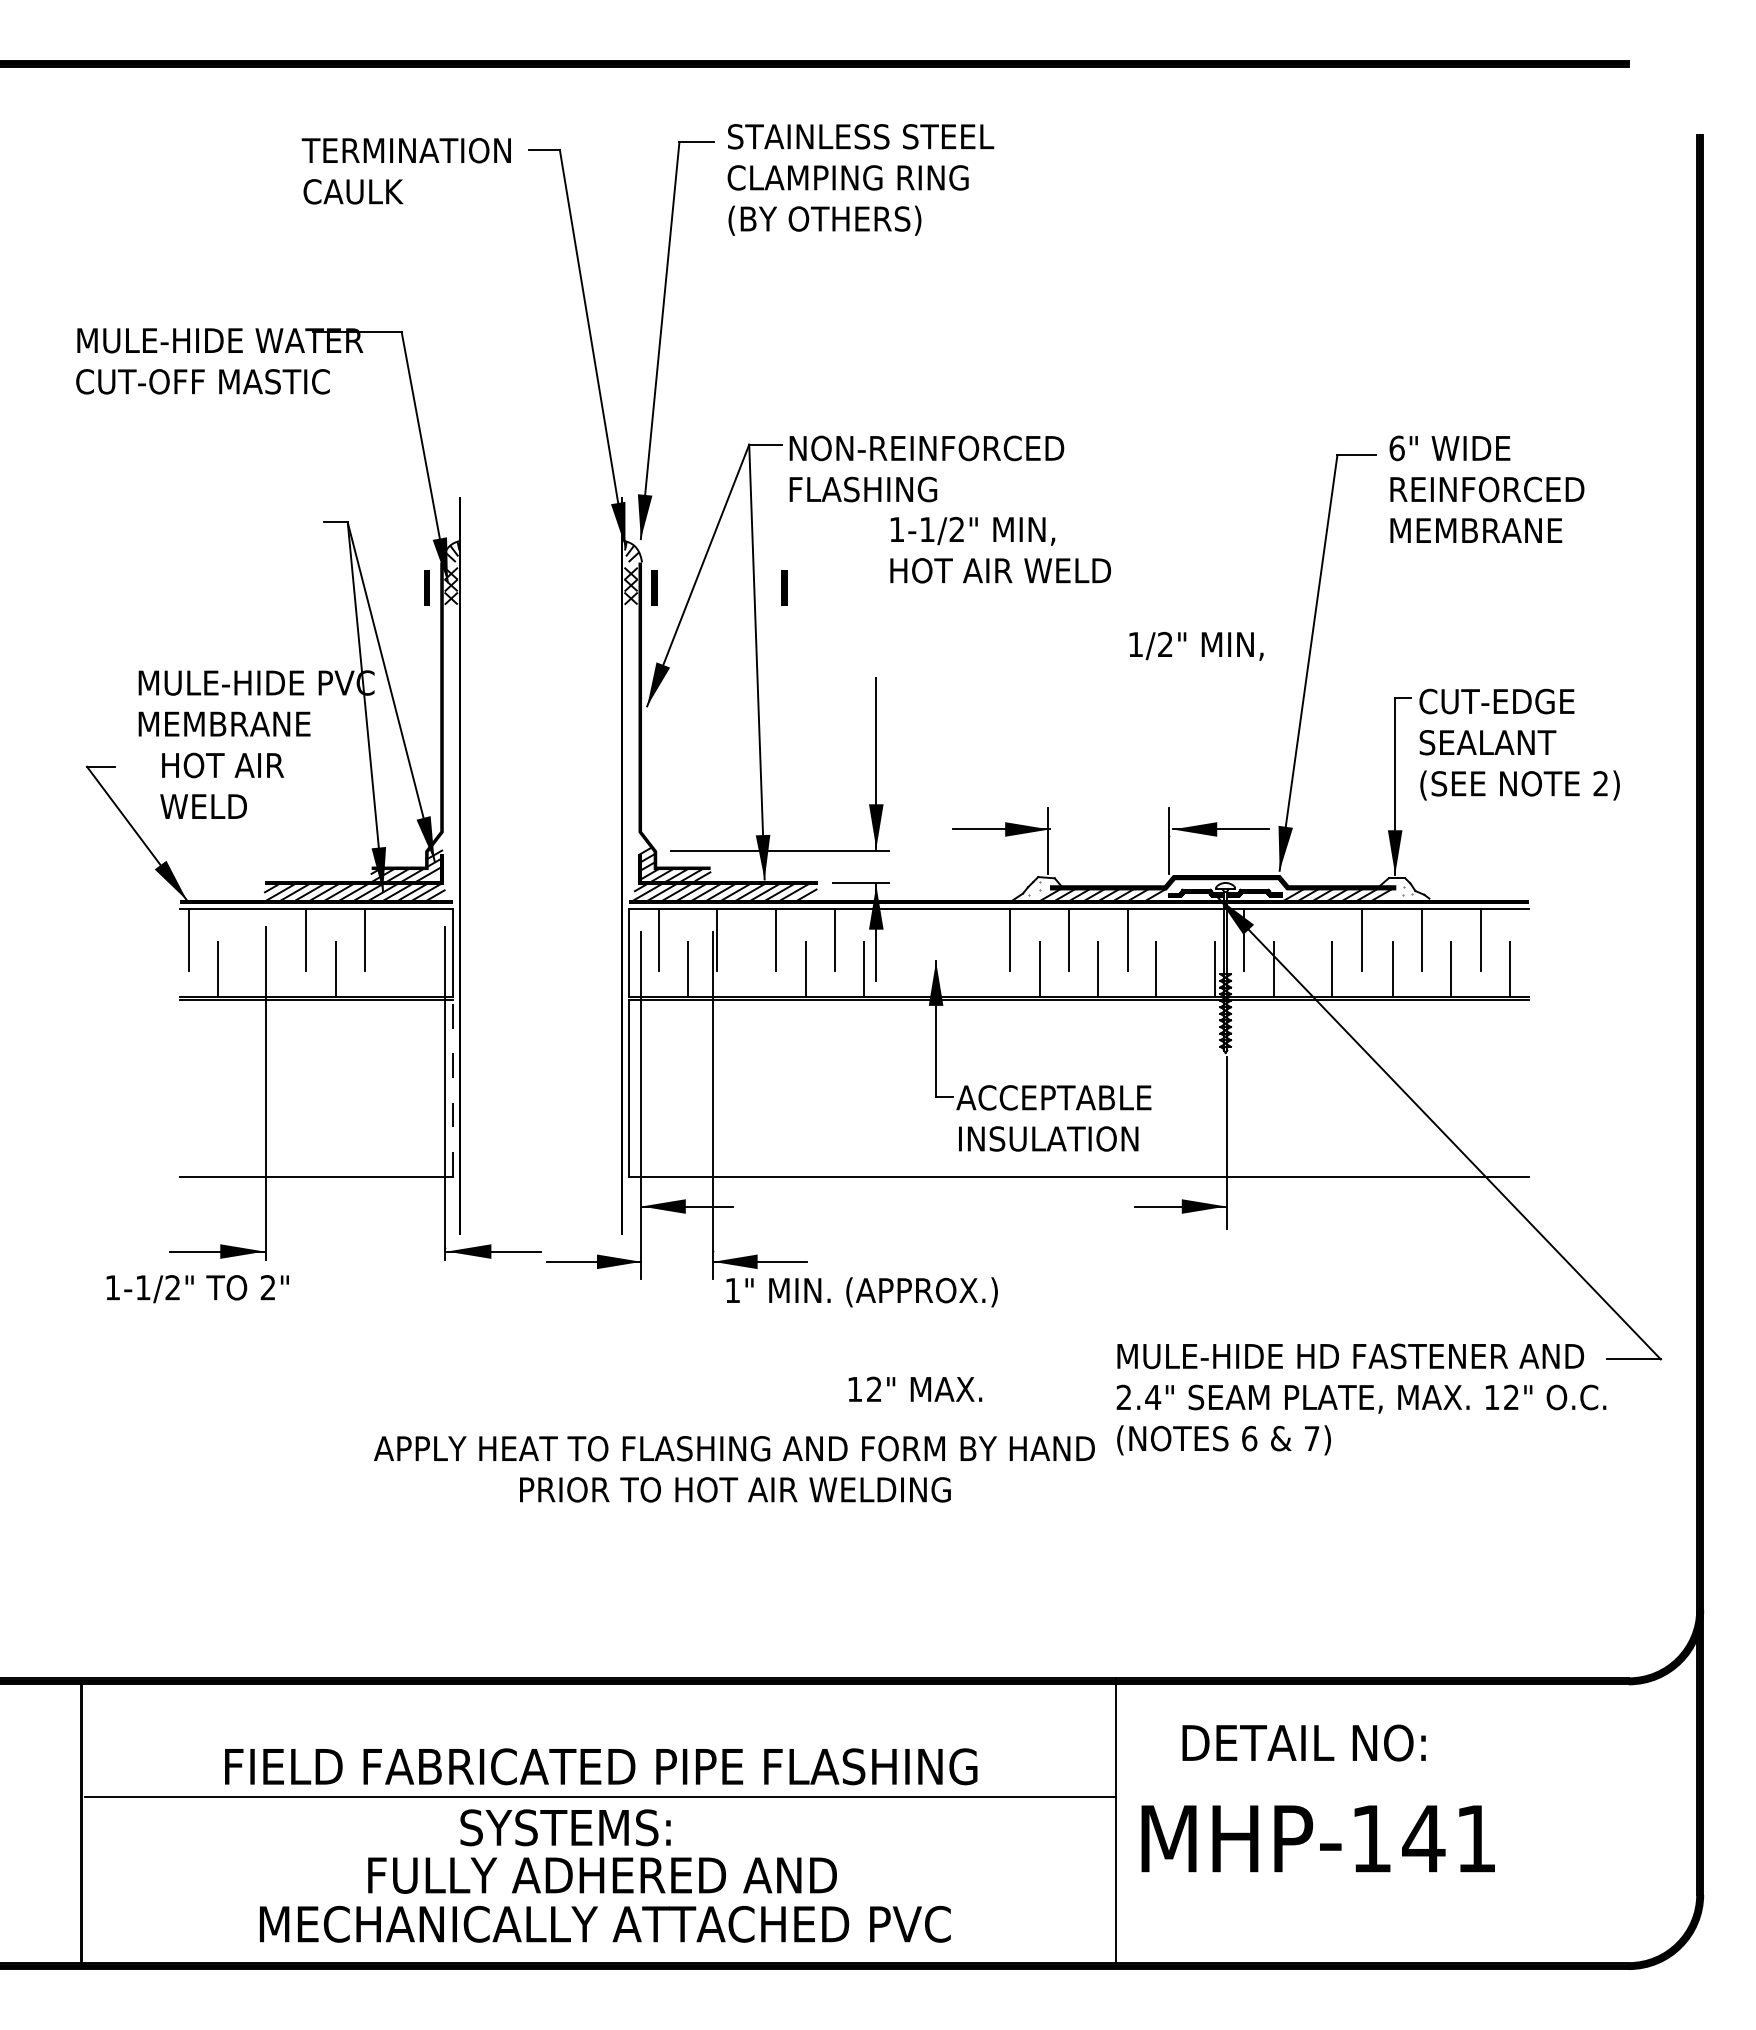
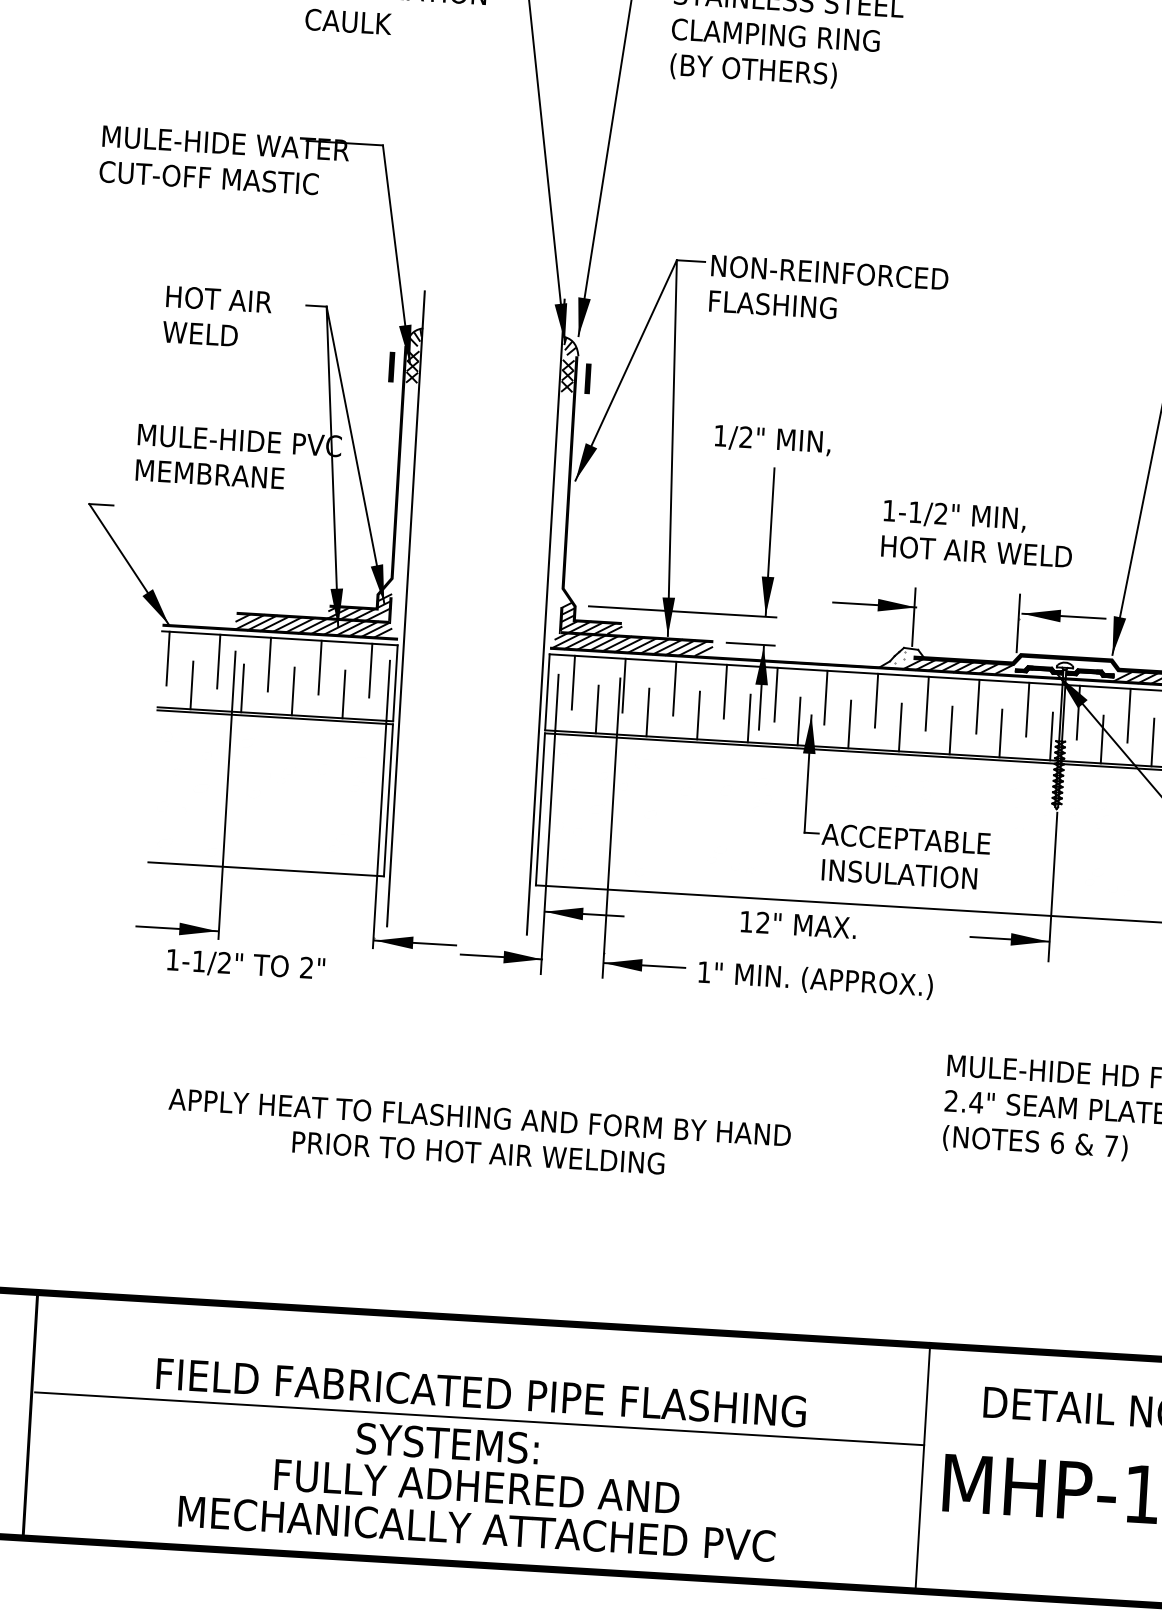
text: (1000, 550) -> (977, 534), moved
line: (784, 587) -> (699, 385), removed
text: (1196, 646) -> (772, 440), moved
text: (222, 785) -> (217, 316), moved
line: (247, 939) -> (218, 661), added
line: (423, 939) -> (370, 670), added
line: (893, 939) -> (775, 694), added
line: (951, 939) -> (825, 697), added
line: (1185, 939) -> (1027, 709), added
line: (1302, 939) -> (1128, 715), added
line: (276, 968) -> (242, 687), added
line: (394, 968) -> (344, 693), added
line: (746, 968) -> (647, 711), added
line: (922, 968) -> (799, 720), added
line: (980, 968) -> (849, 723), added
line: (453, 1088) -> (388, 800), dashed -> solid
text: (197, 1289) -> (245, 965), moved
text: (861, 1292) -> (815, 980), moved
text: (915, 1388) -> (798, 924), moved
text: (734, 1469) -> (478, 1135), moved

